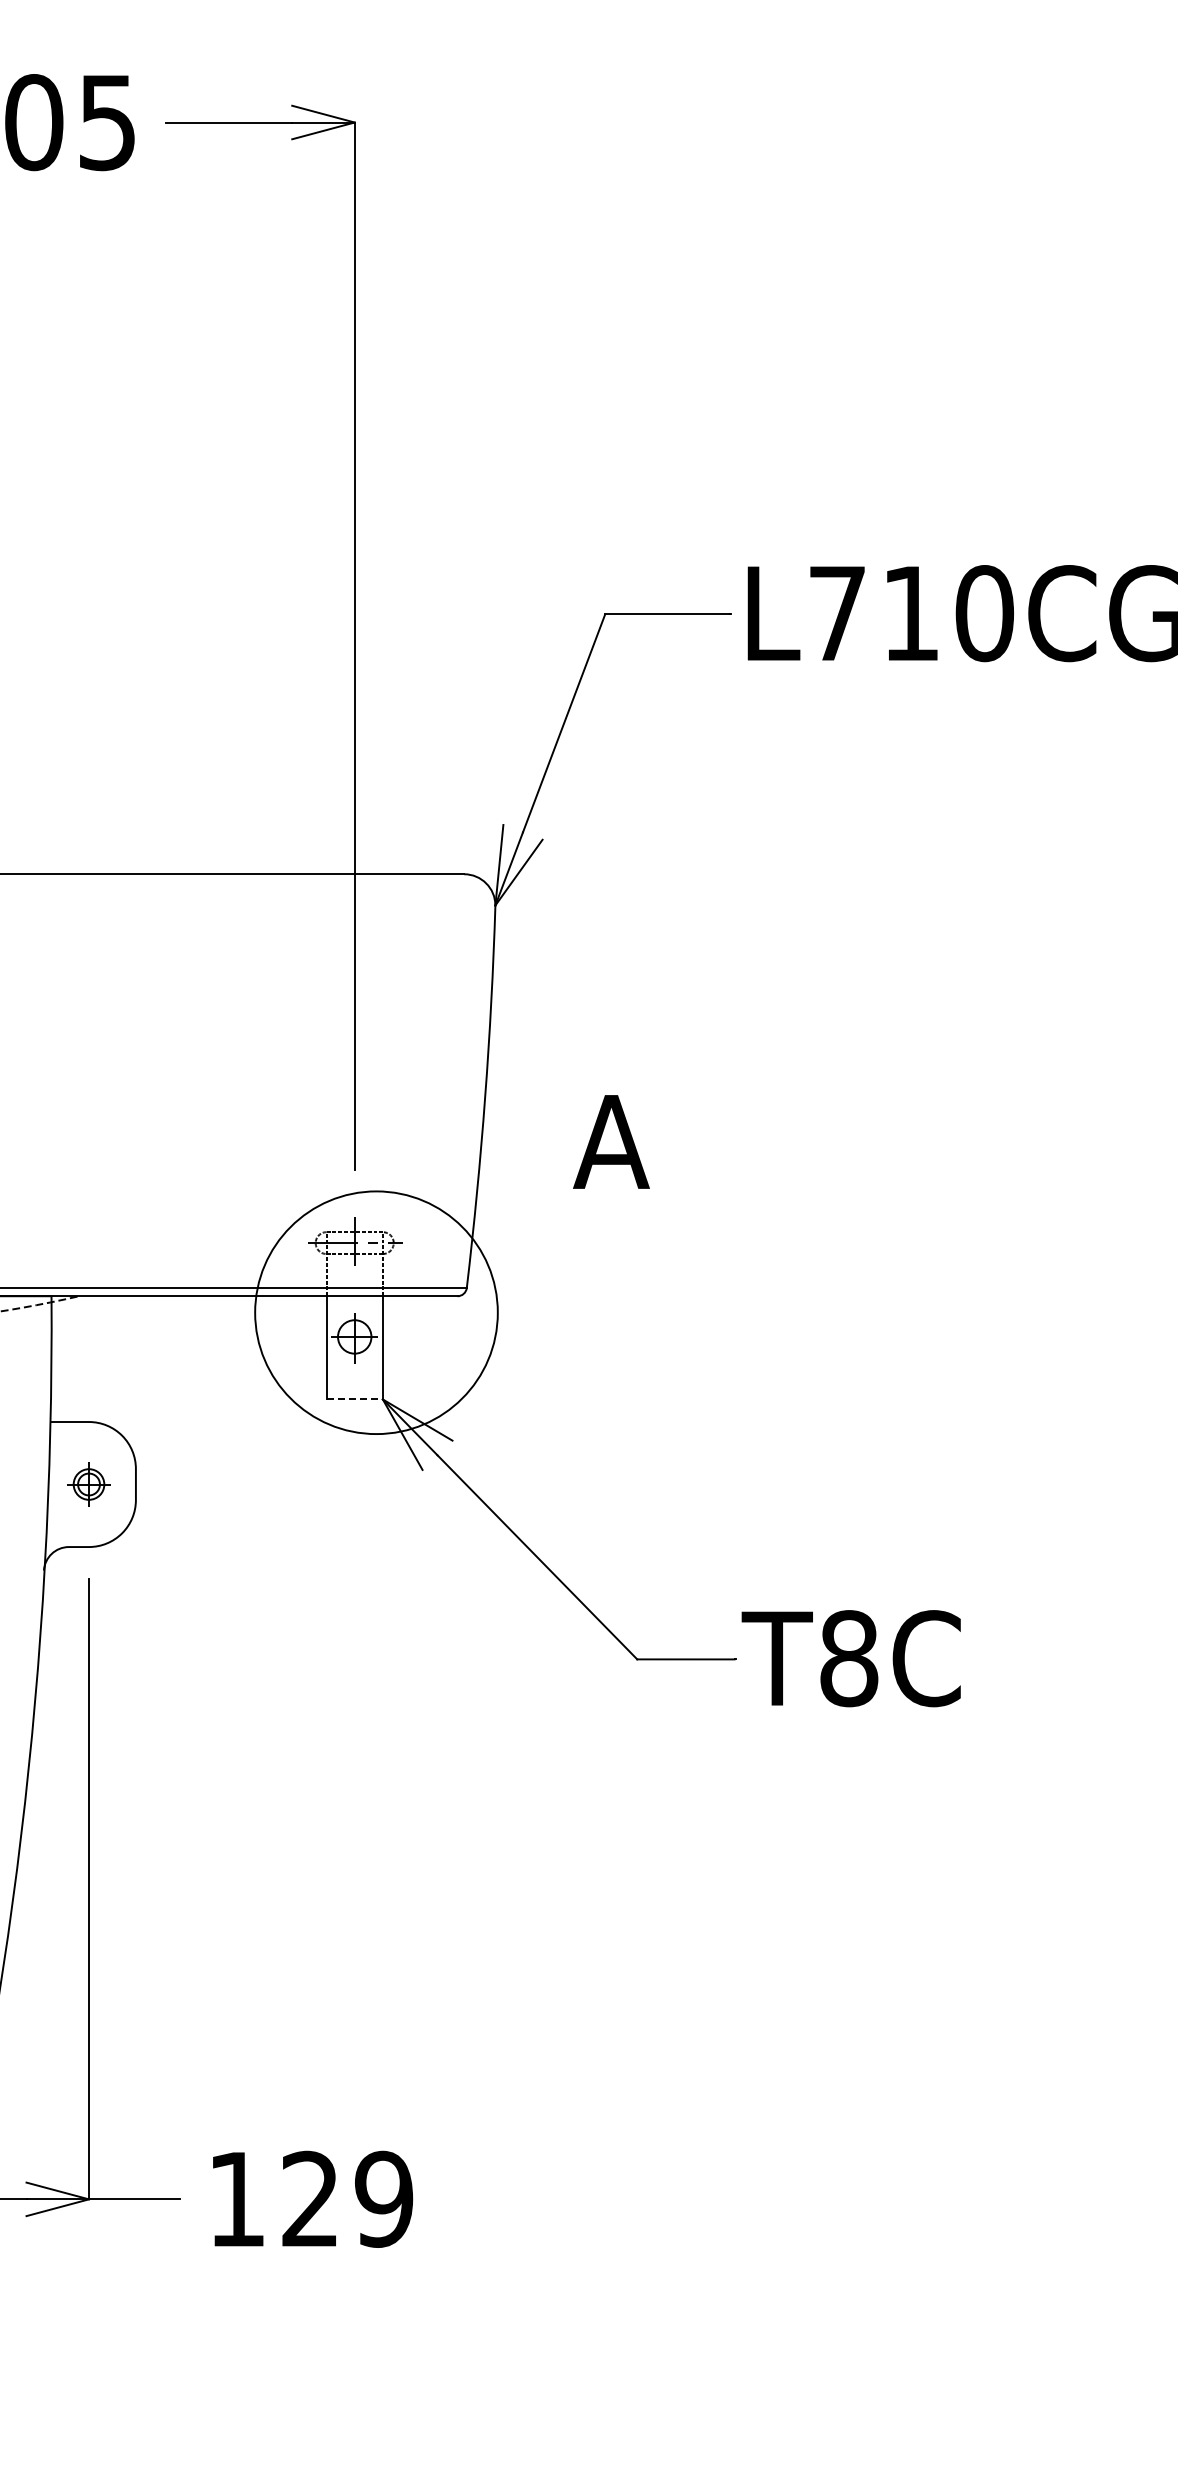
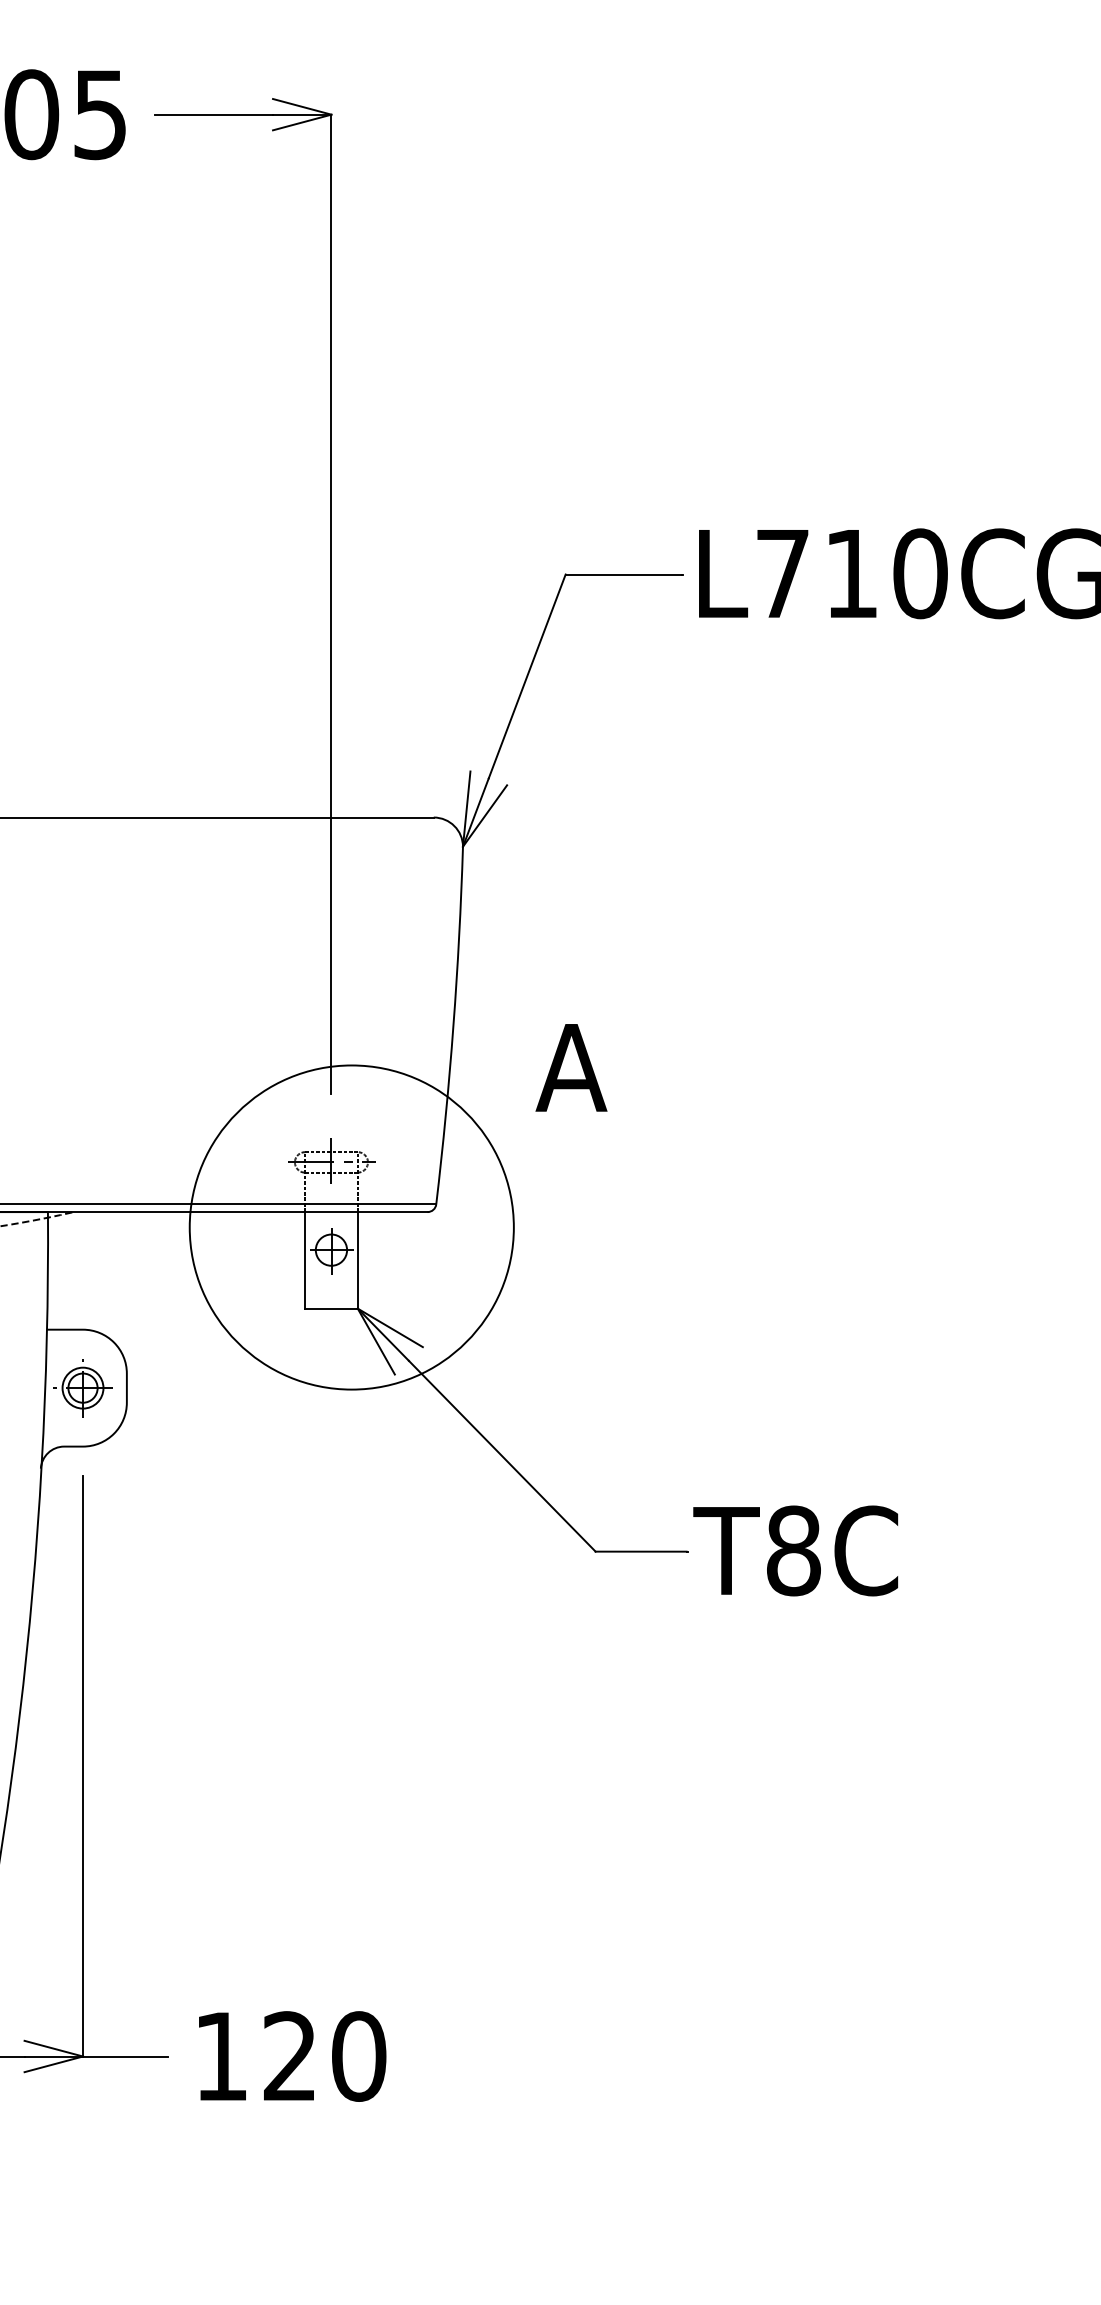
circle: (376, 1312) -> (351, 1227), size x1.43
line: (355, 1399) -> (332, 1308), dashed -> solid
part: (88, 1484) -> (82, 1388), size x1.43
text: (384, 2198) -> (359, 2055), 129 -> 120

